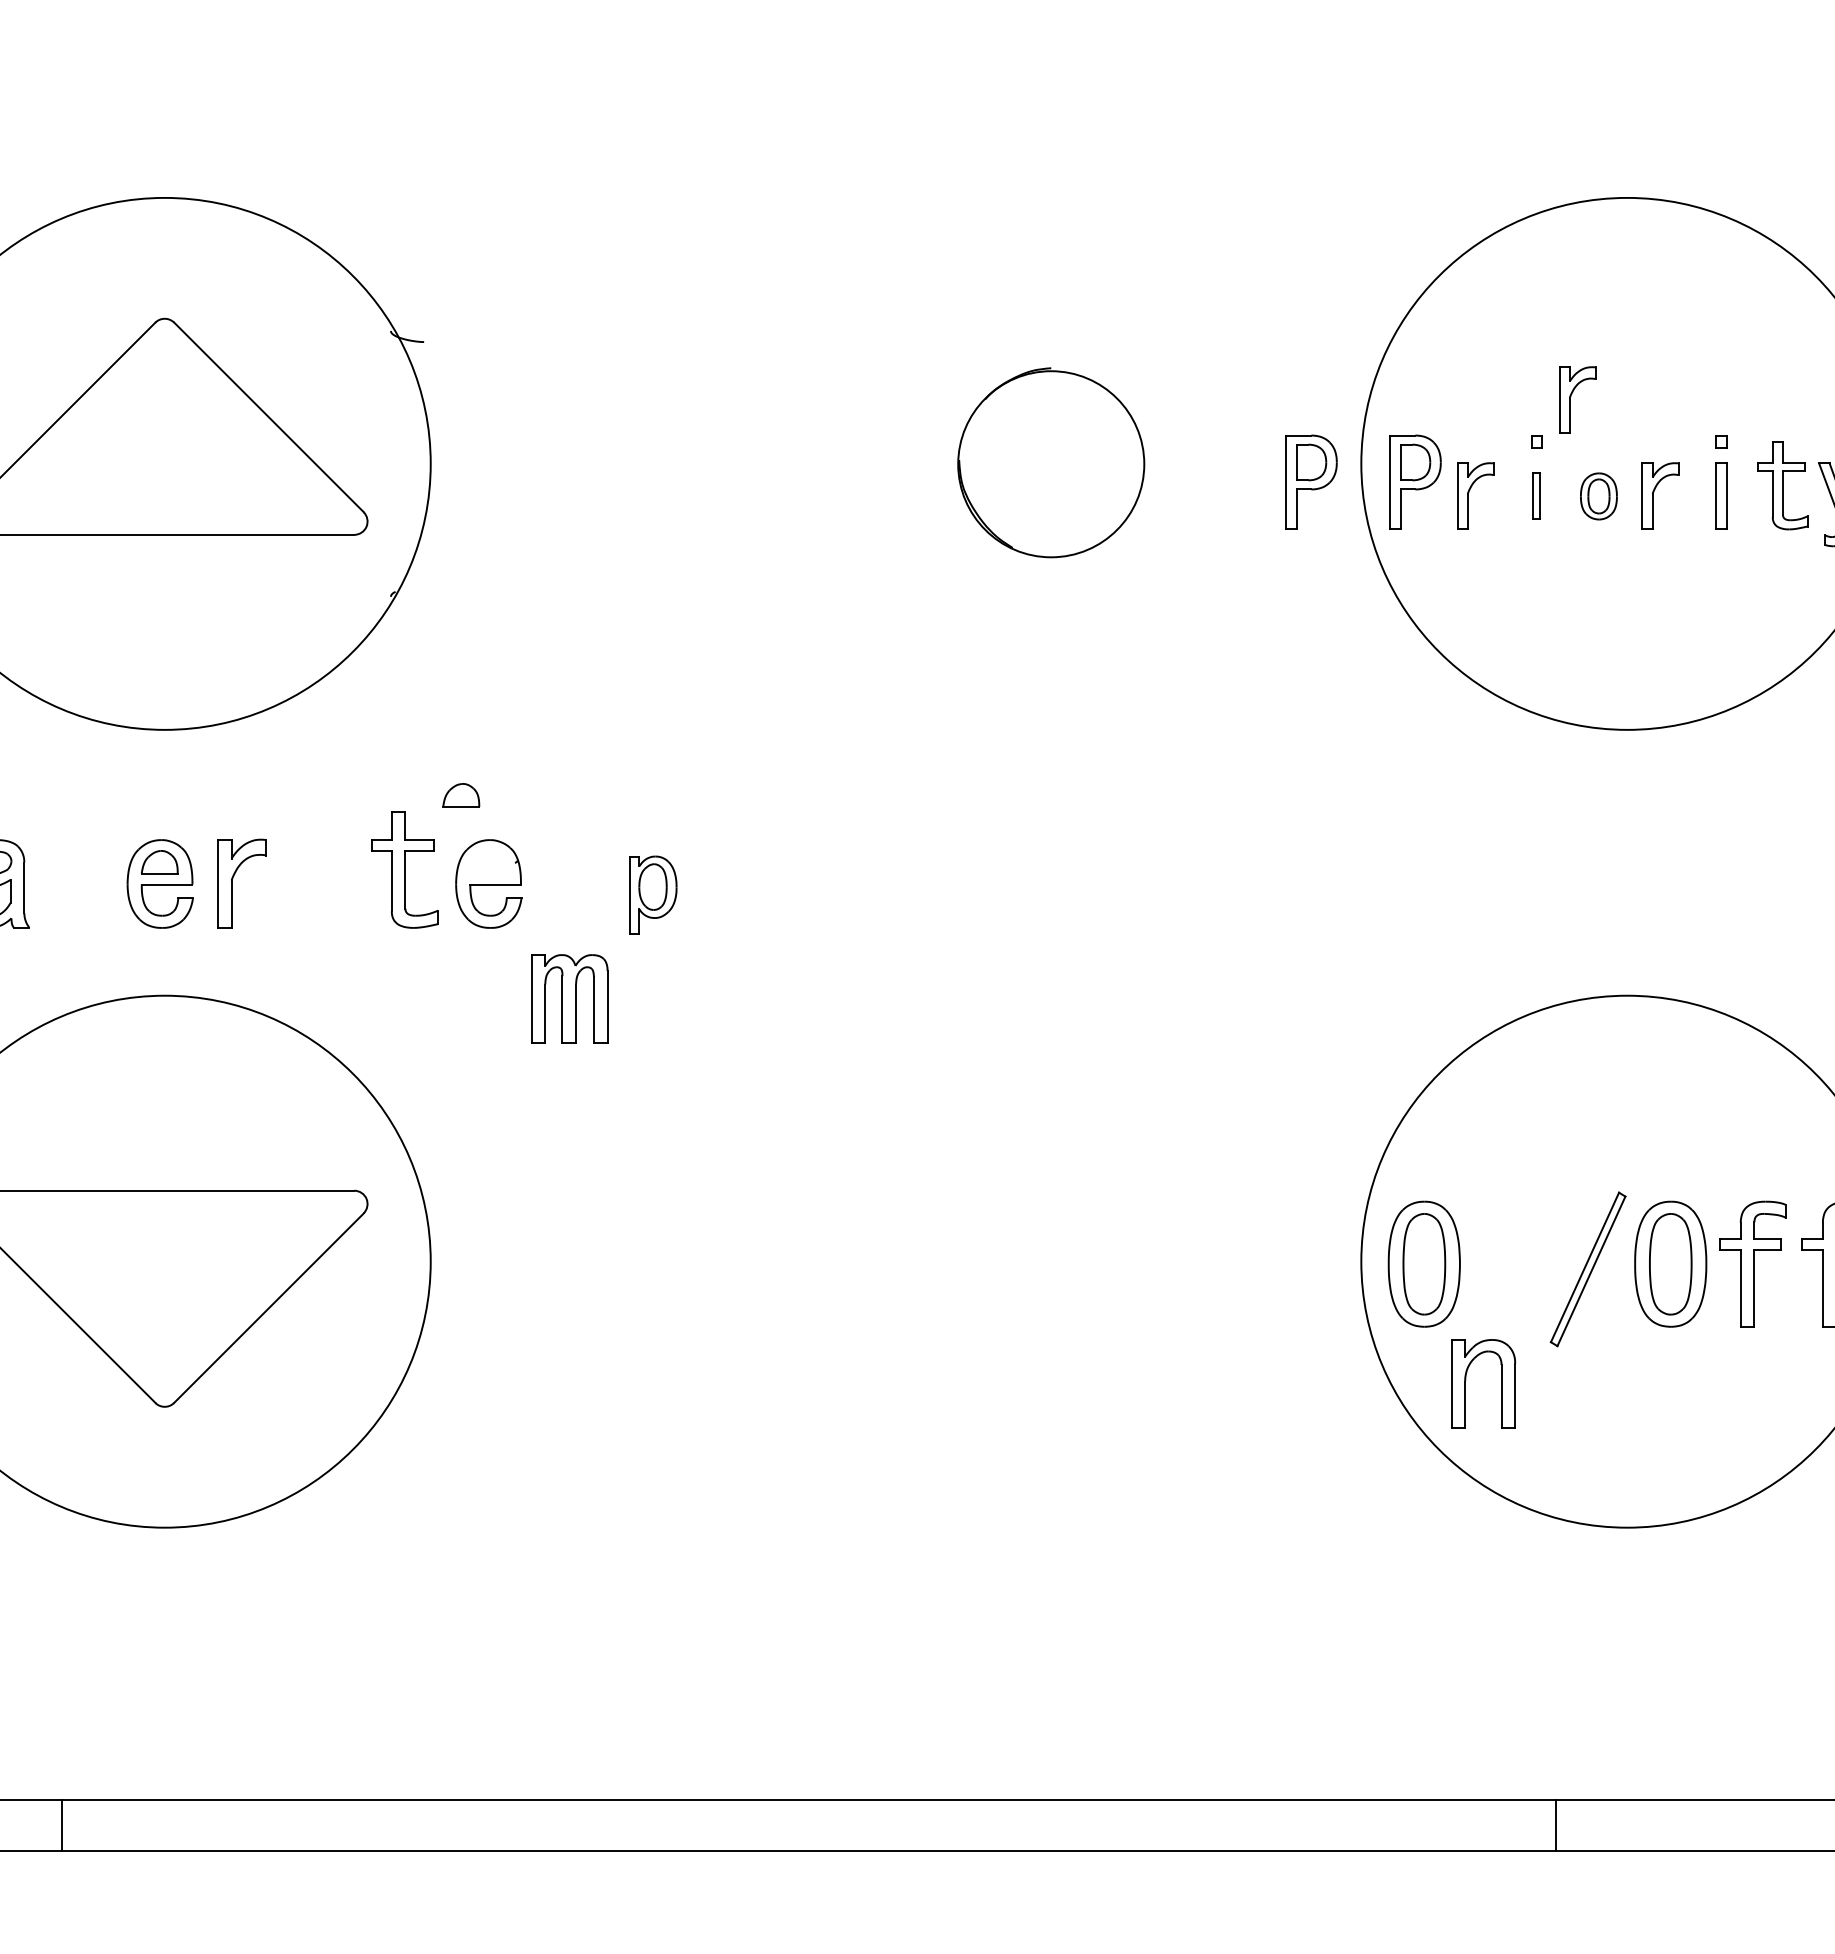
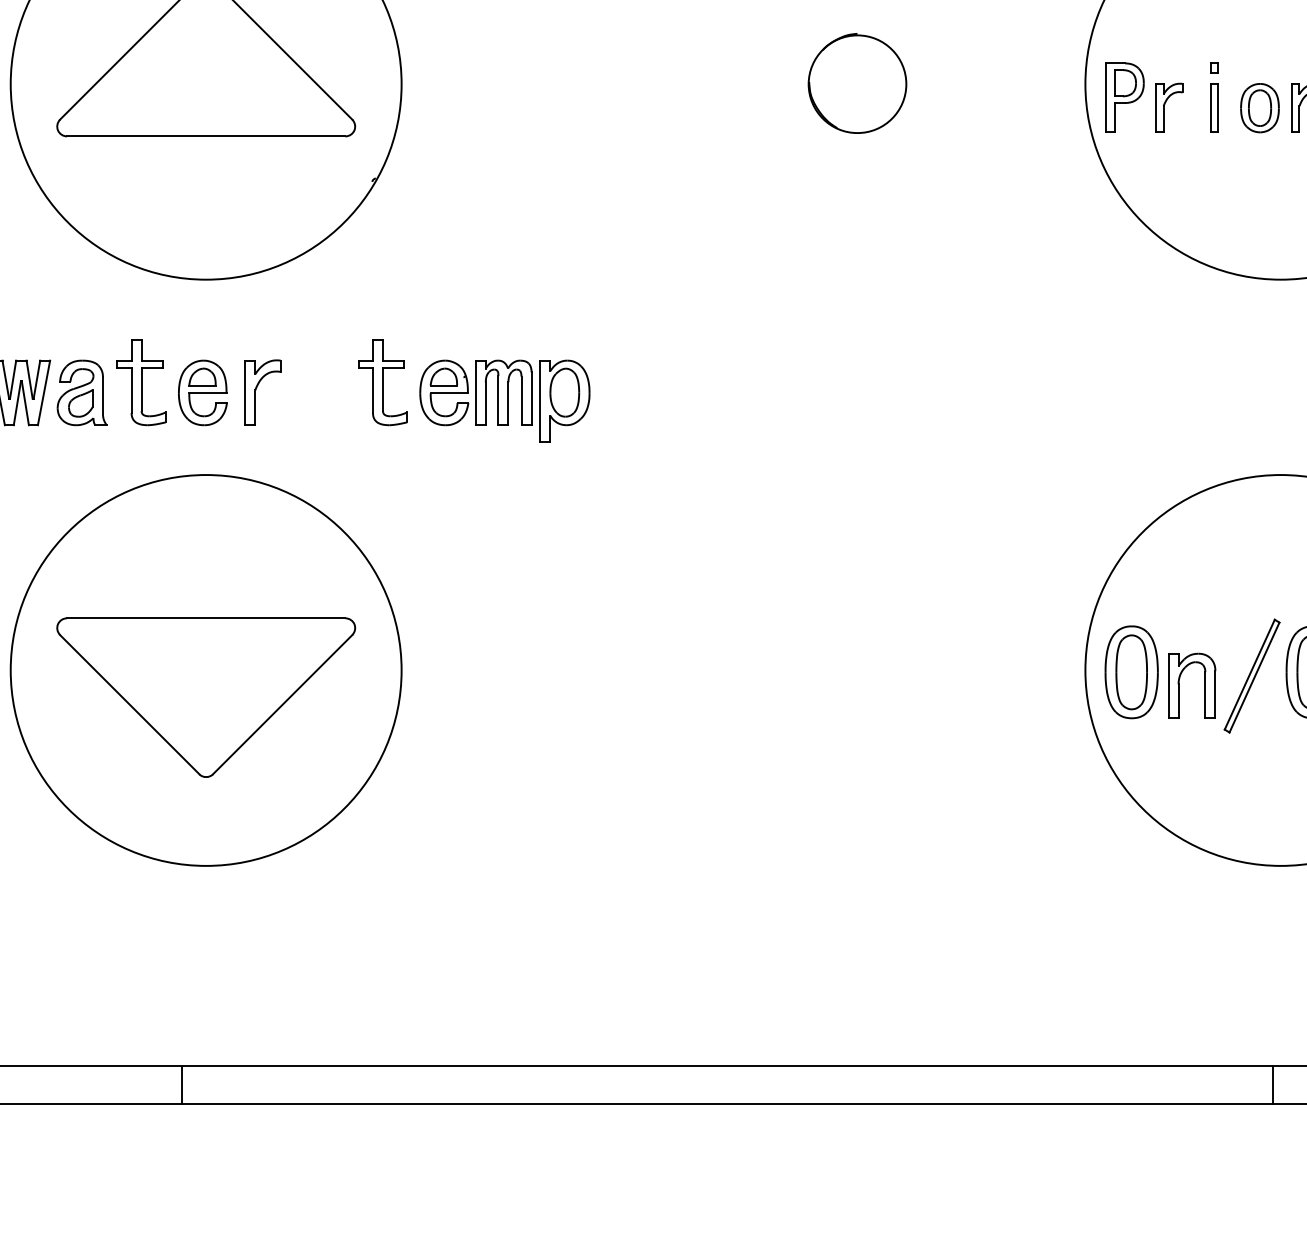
part: (1571, 396) -> (1239, 34), removed
part: (1050, 462) -> (857, 83), size x0.71
part: (1311, 481) -> (1048, 97), removed
part: (1536, 495) -> (1214, 107), size x1.43
part: (1598, 496) -> (1259, 108), size x1.43
part: (461, 795) -> (444, 377), moved
part: (76, 869) -> (141, 382), added
part: (653, 894) -> (565, 400), size x1.43
part: (569, 998) -> (503, 392), moved
part: (1466, 1380) -> (1179, 683), moved
line: (61, 1825) -> (181, 1084), moved
line: (1556, 1825) -> (1272, 1084), moved

